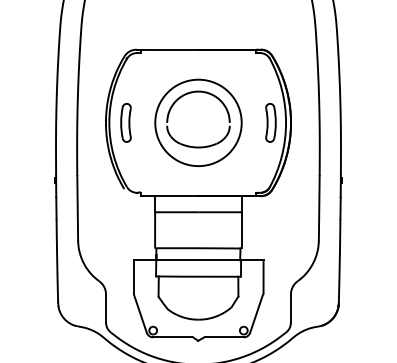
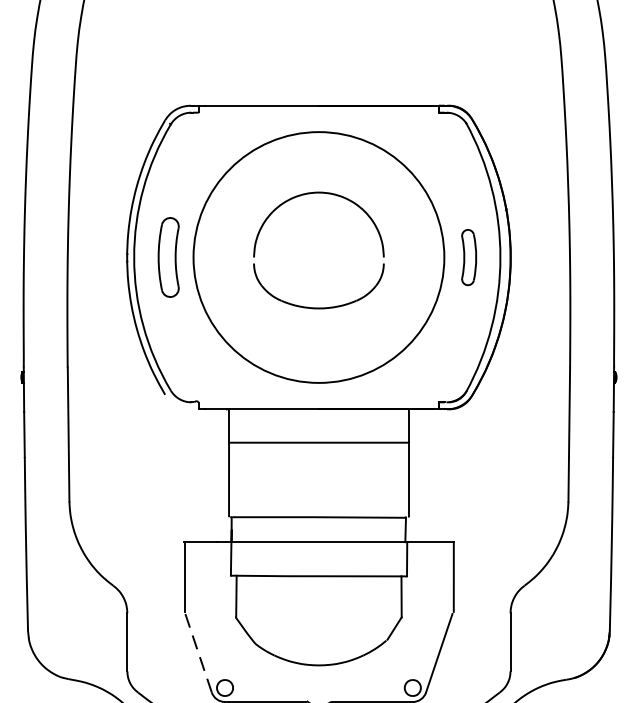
circle: (198, 122) -> (318, 256), size x1.4
part: (270, 122) -> (468, 256), size x0.7
line: (140, 313) -> (198, 652), solid -> dashed

